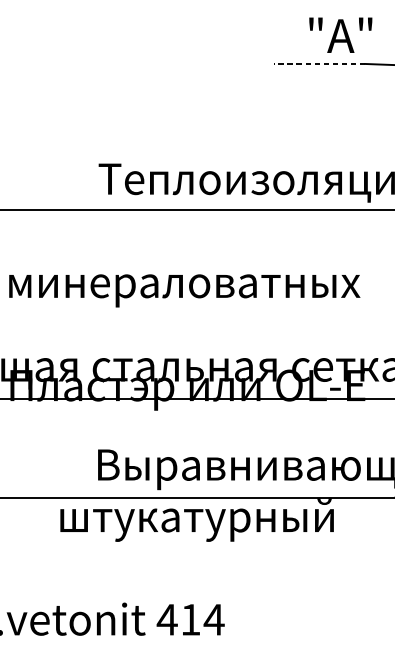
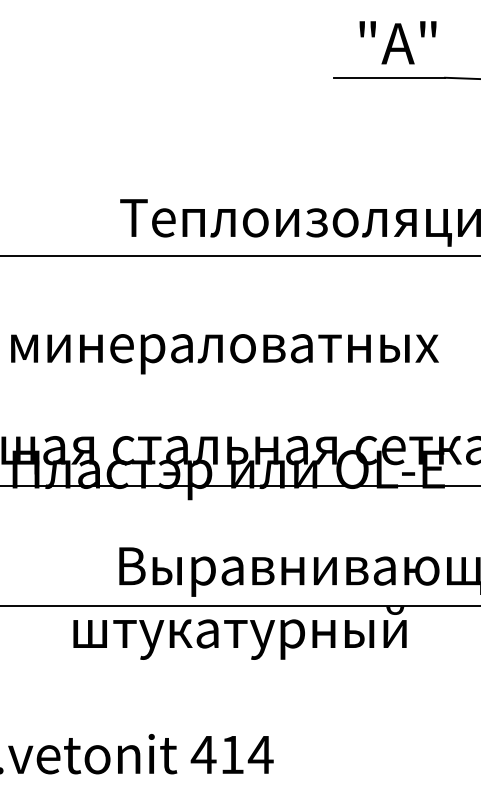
text: (340, 35) -> (397, 42), moved
line: (319, 63) -> (389, 77), dashed -> solid

